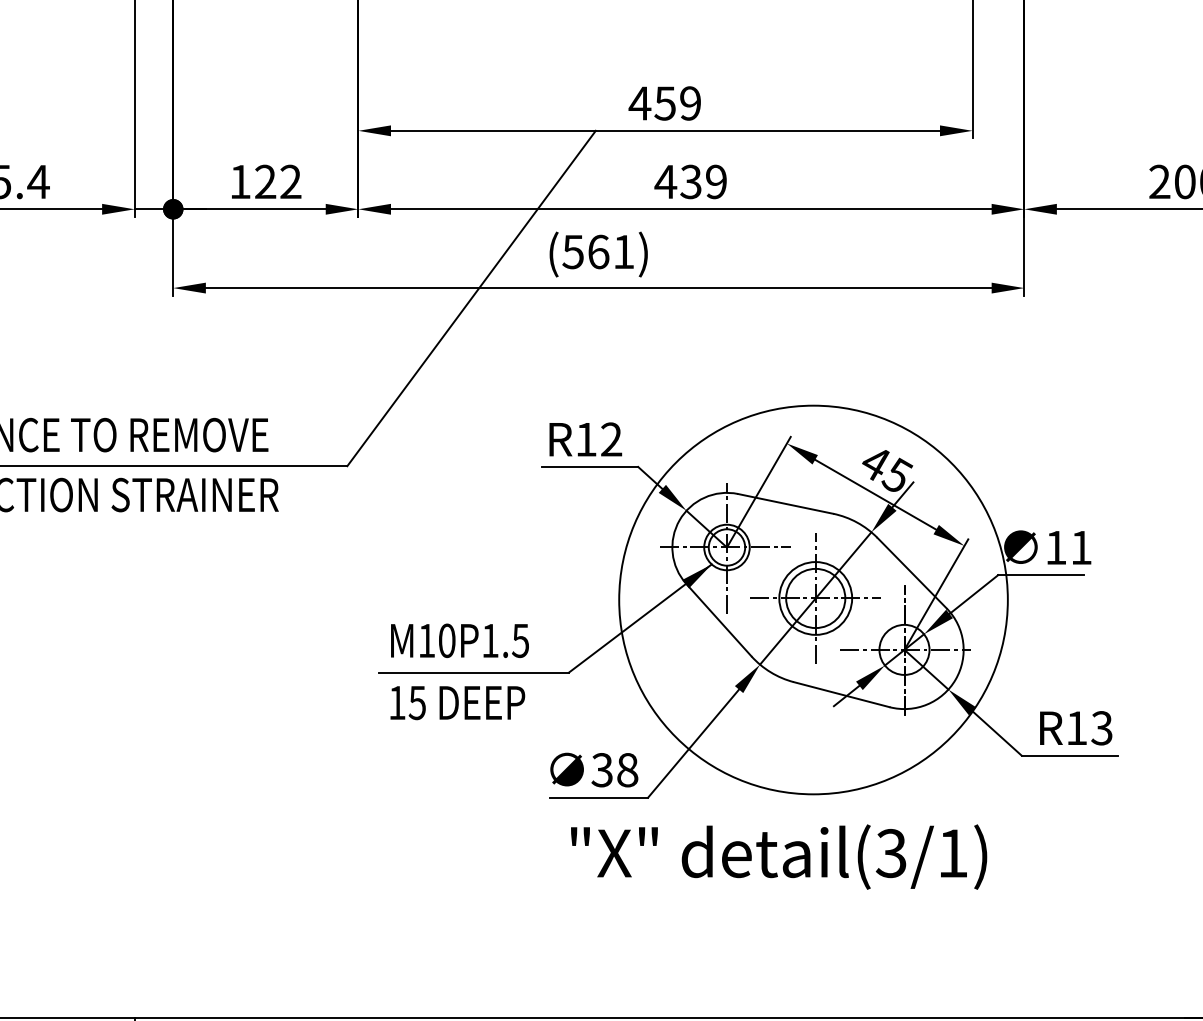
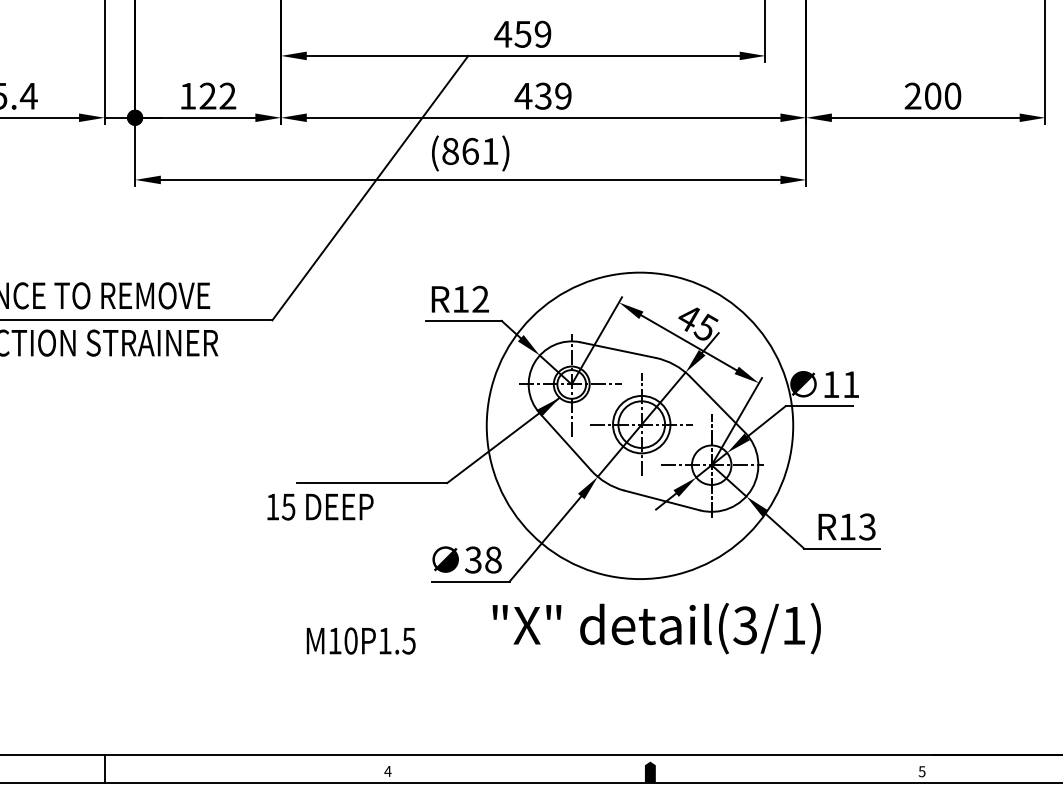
text: (573, 252) -> (450, 151), (561) -> (861)
text: (459, 640) -> (360, 640), moved
text: (457, 702) -> (320, 506), moved
text: (778, 856) -> (656, 628), moved

